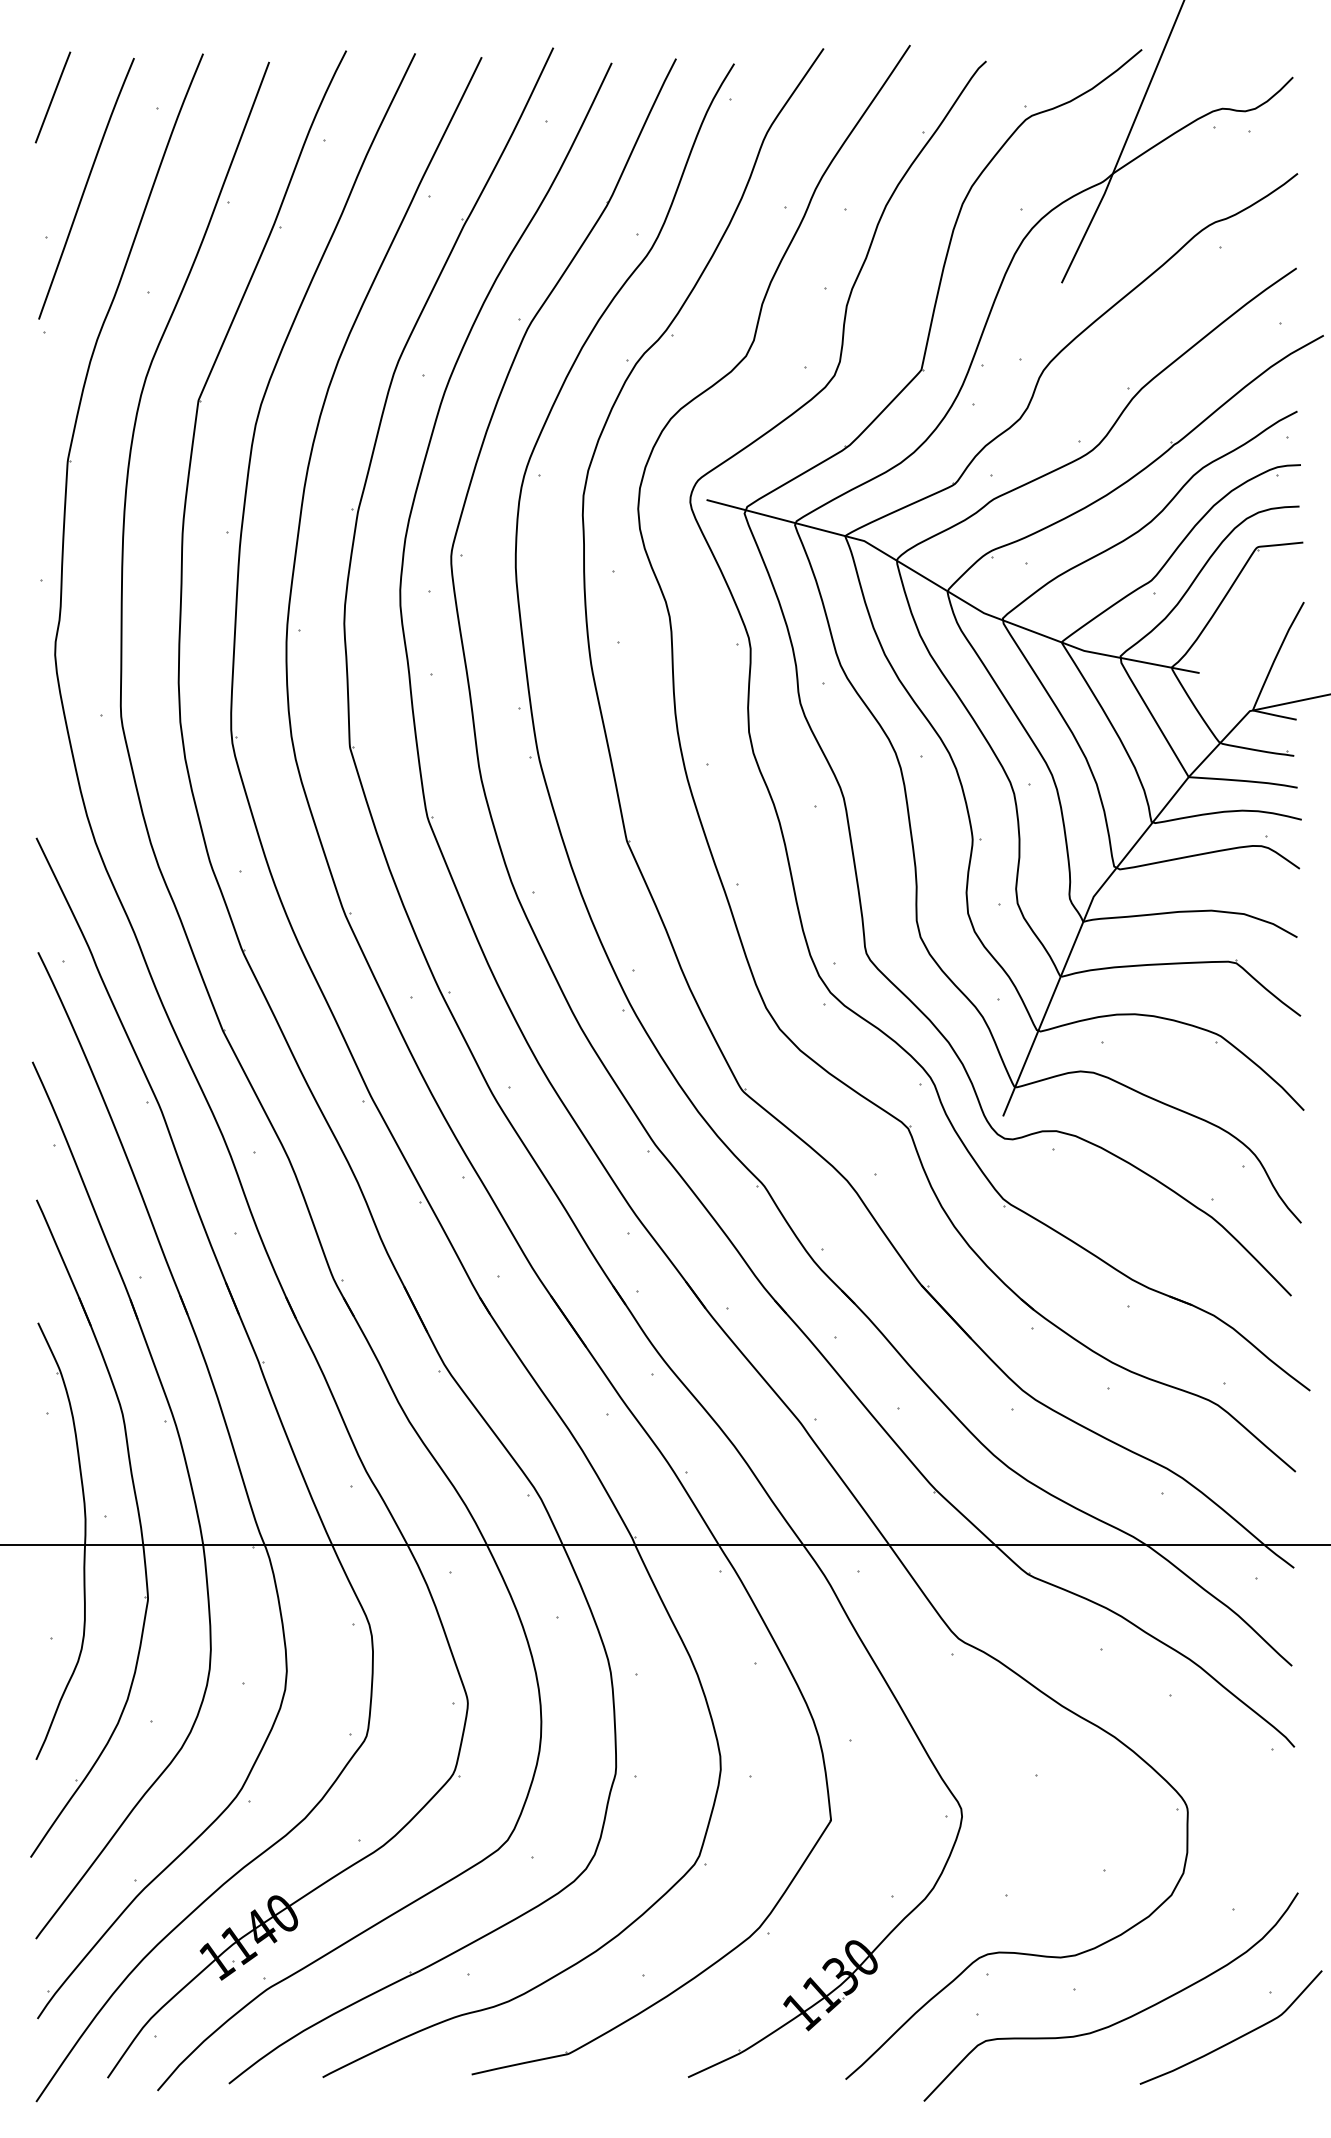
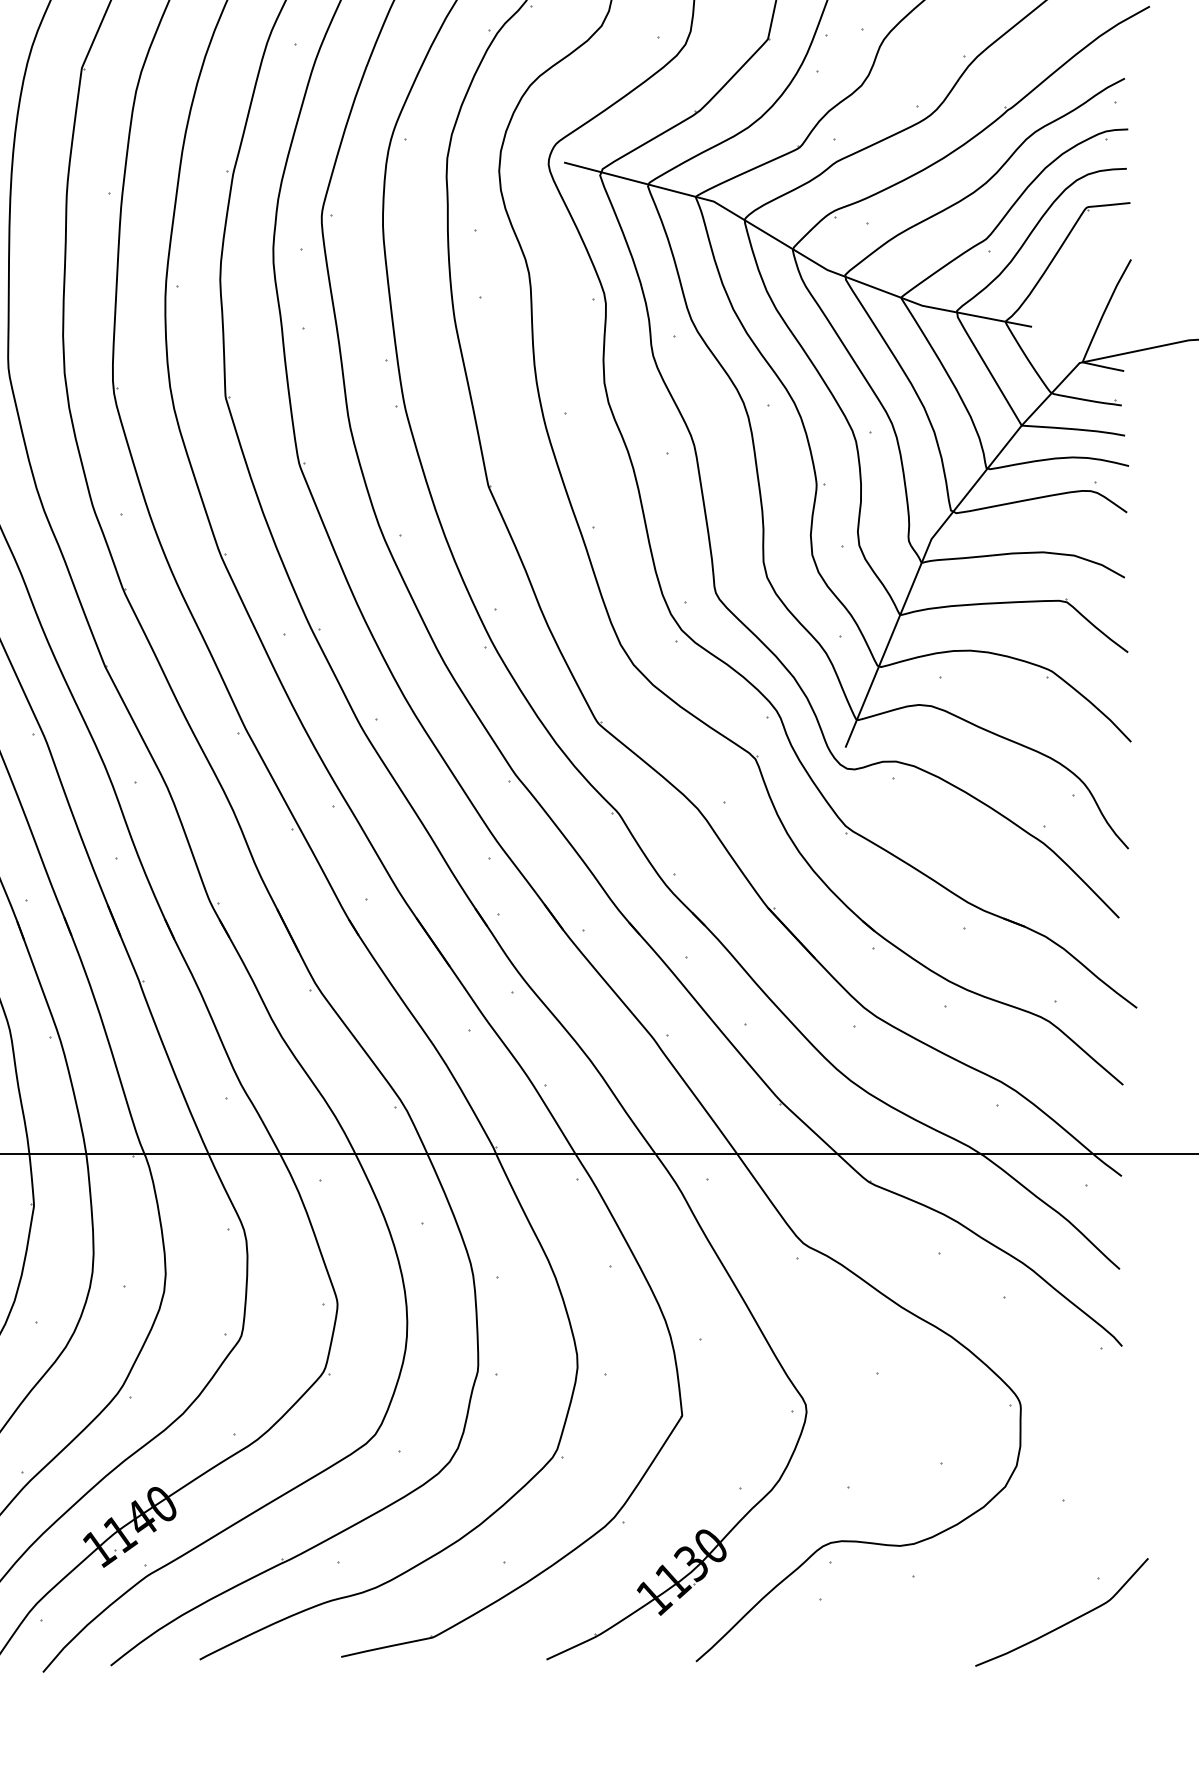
curve: (1122, 2019) -> (958, 1604), removed

